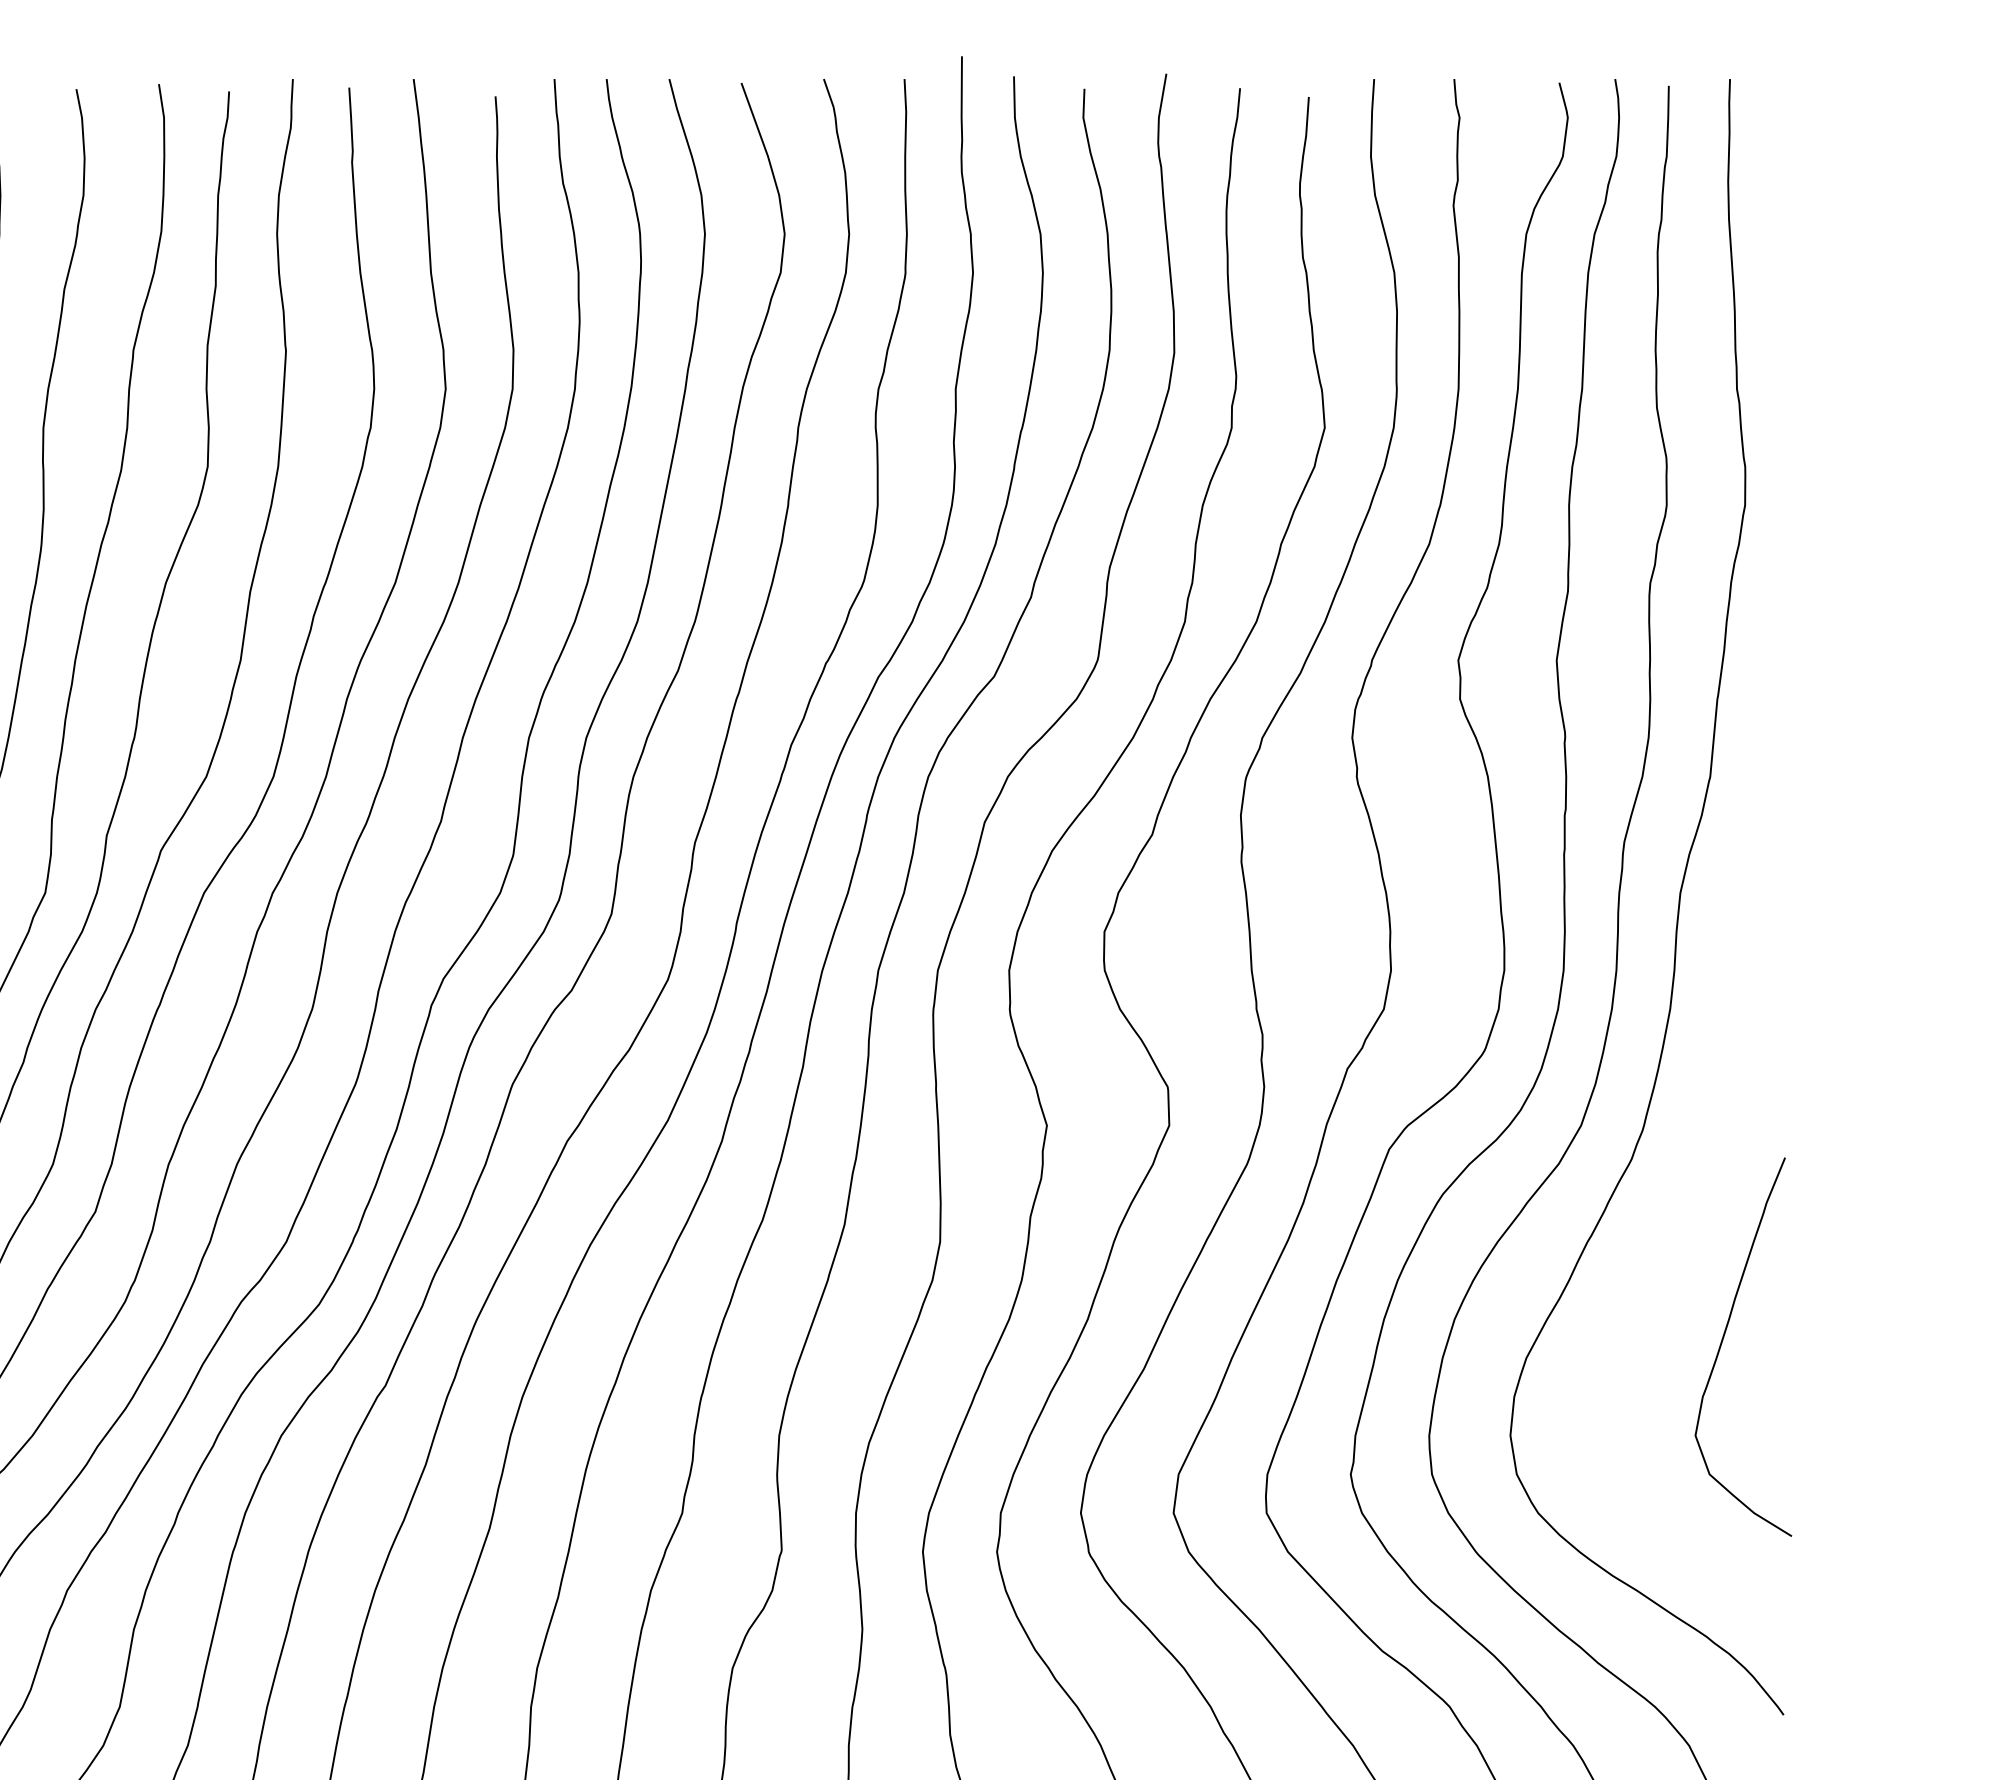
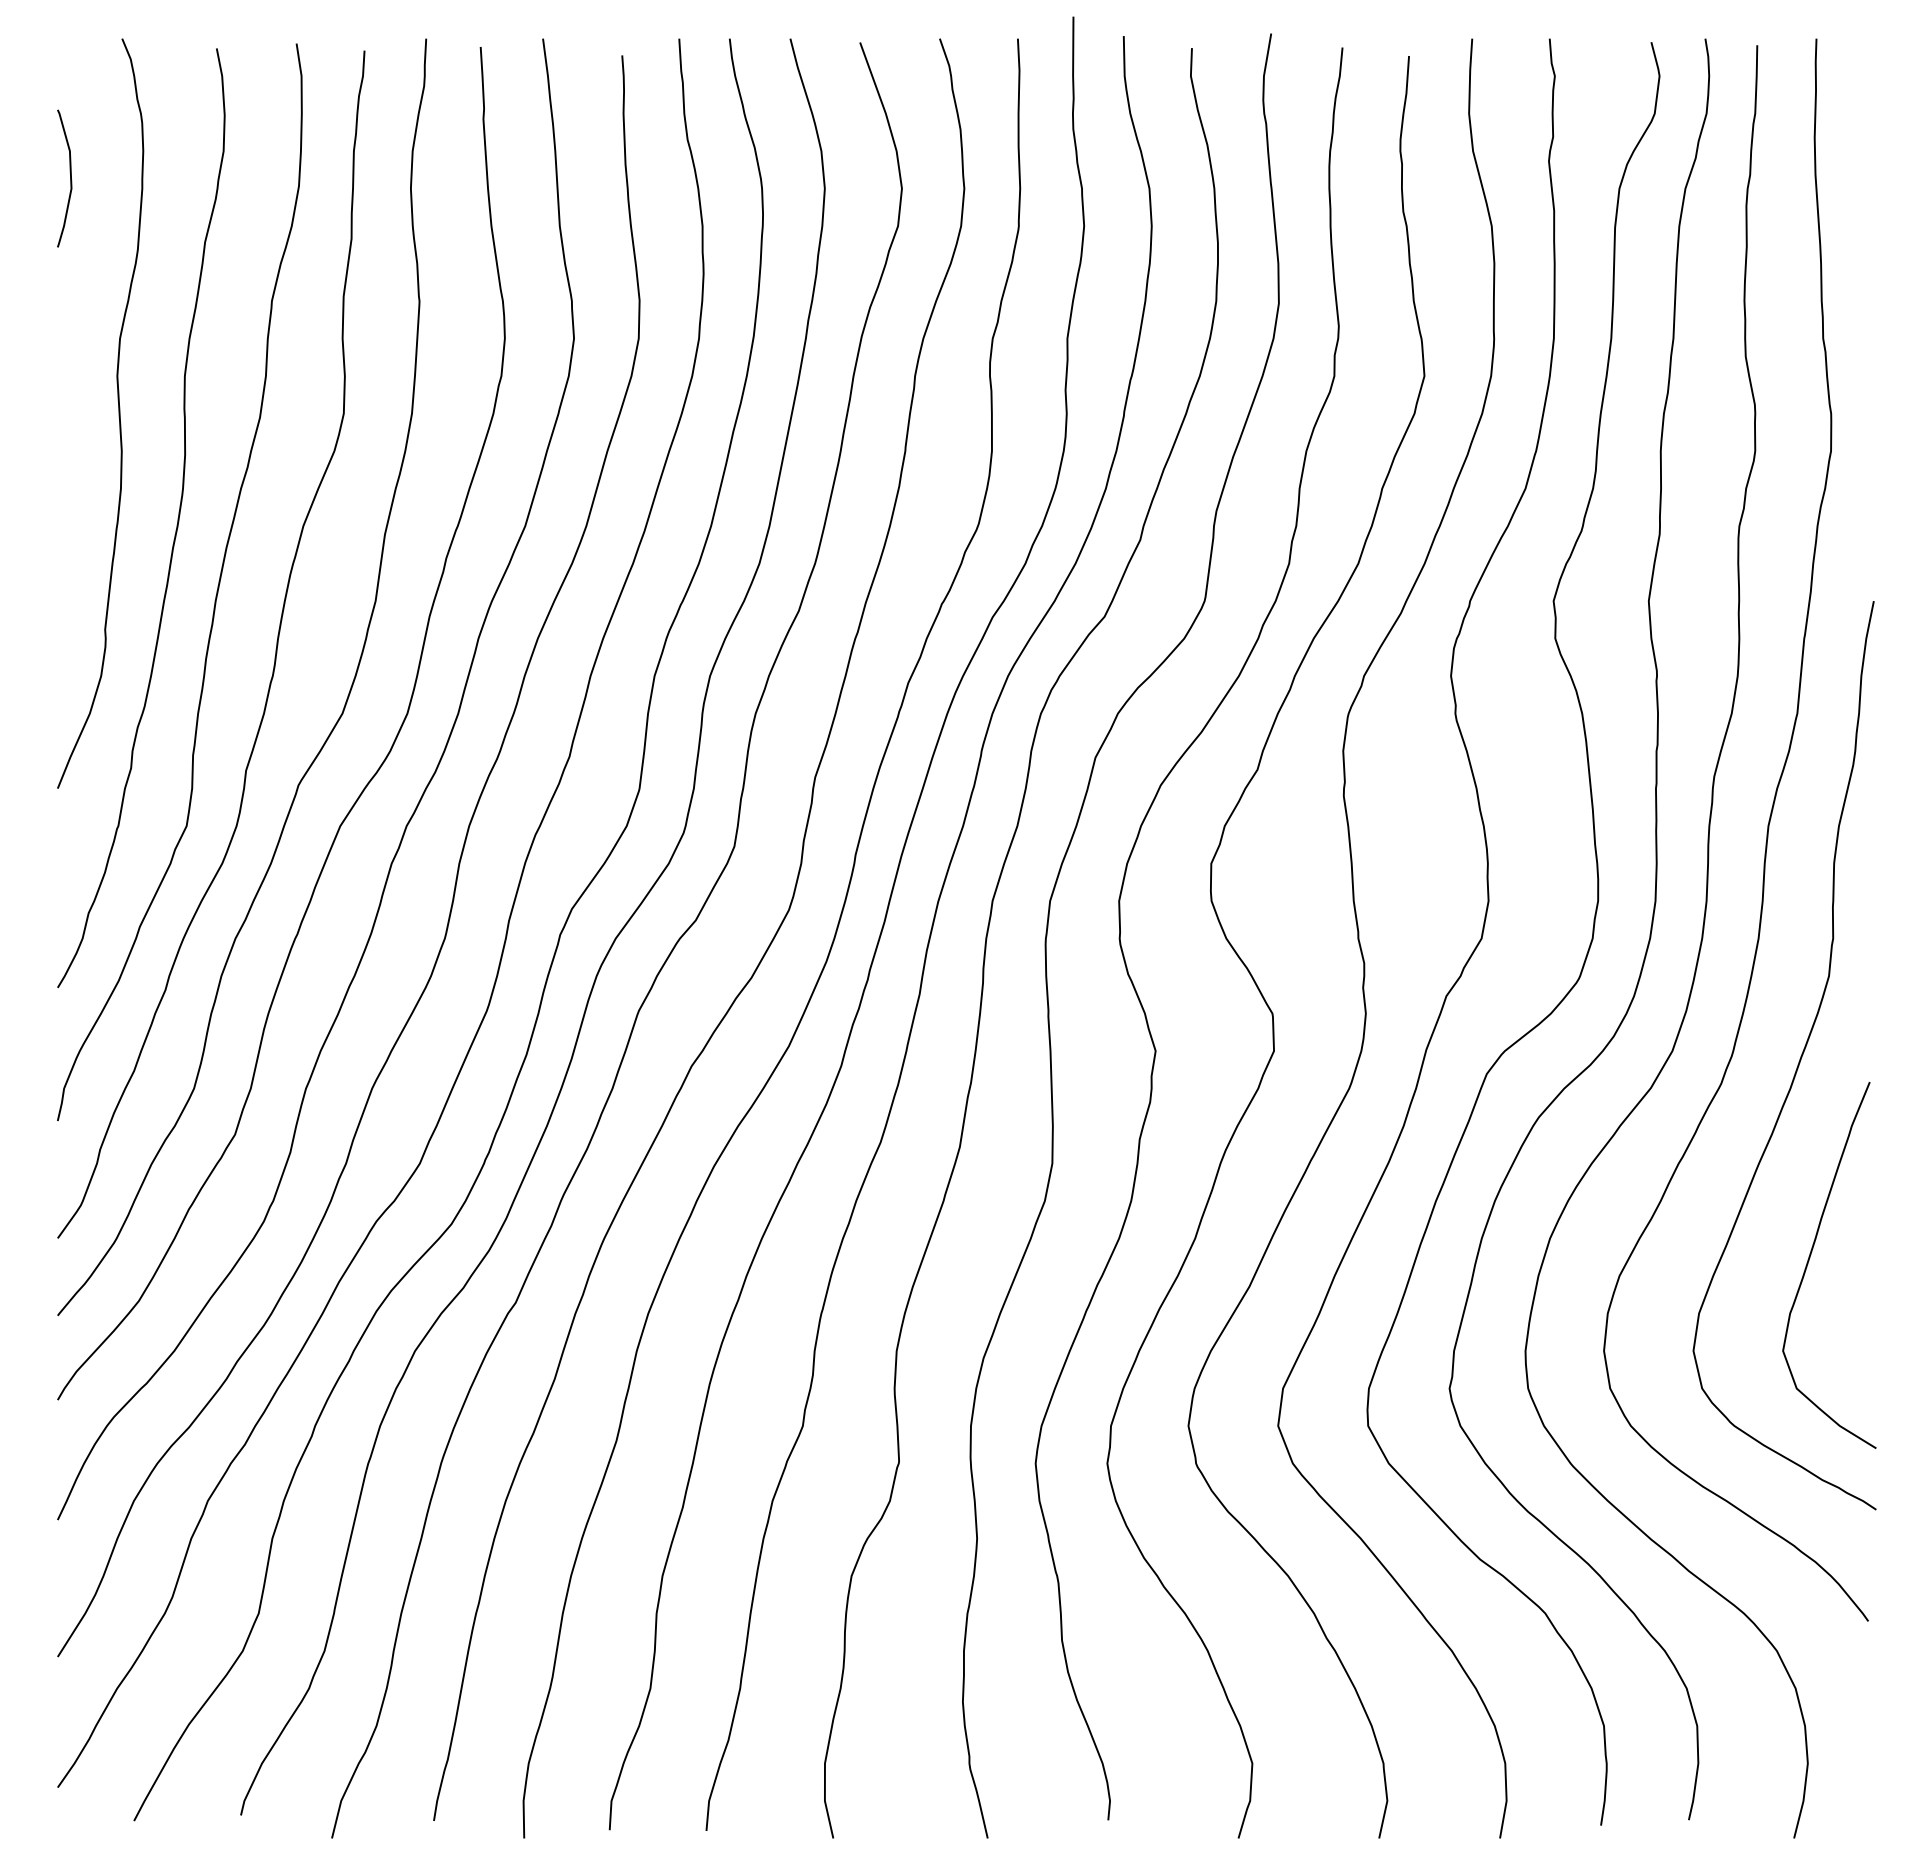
curve: (1711, 1136) -> (1798, 1061), added

